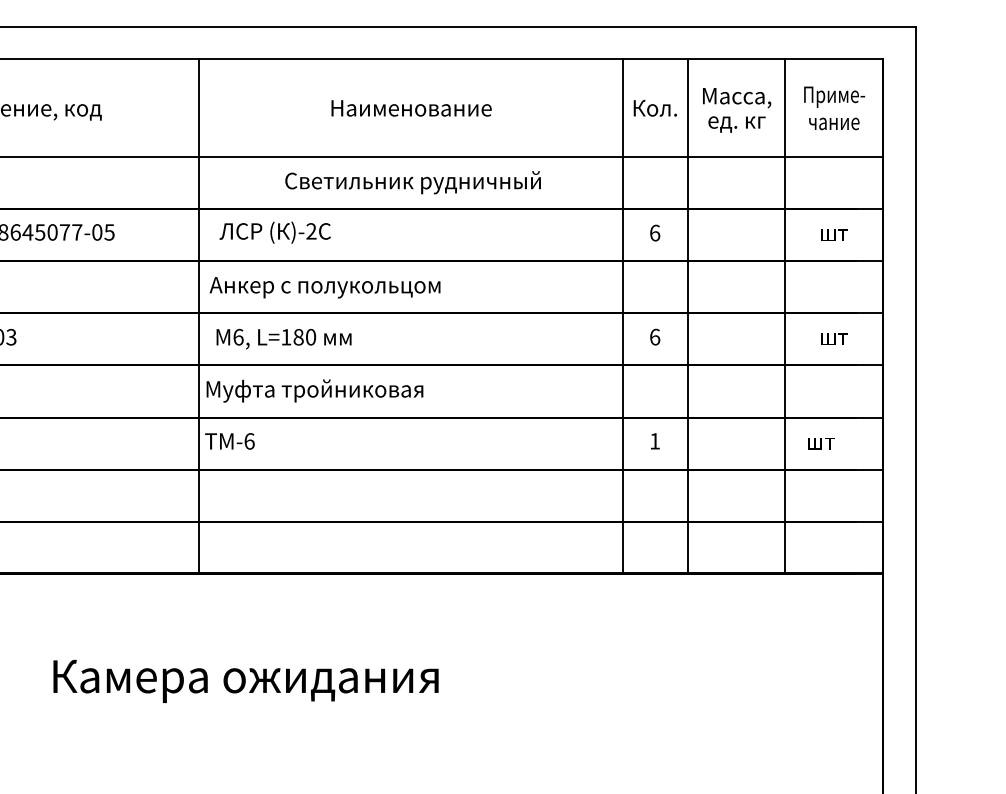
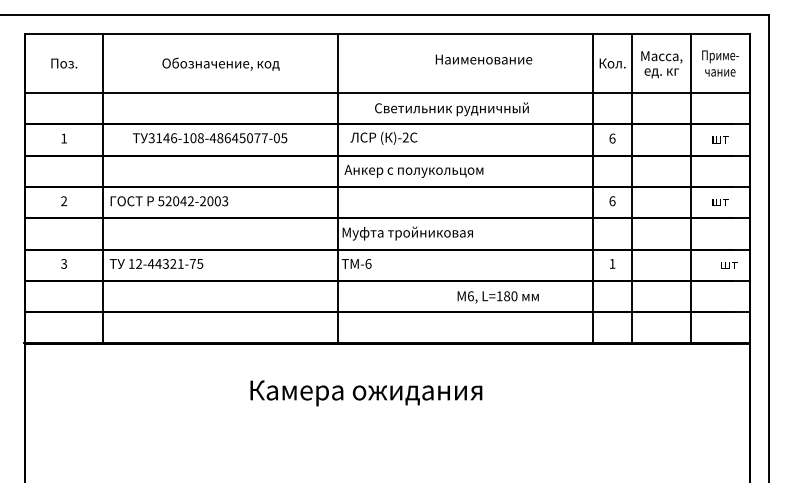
text: (410, 108) -> (483, 59), moved
text: (412, 183) -> (451, 109), moved
text: (282, 339) -> (497, 297), moved
text: (821, 443) -> (729, 265), moved
text: (246, 681) -> (366, 393), moved

